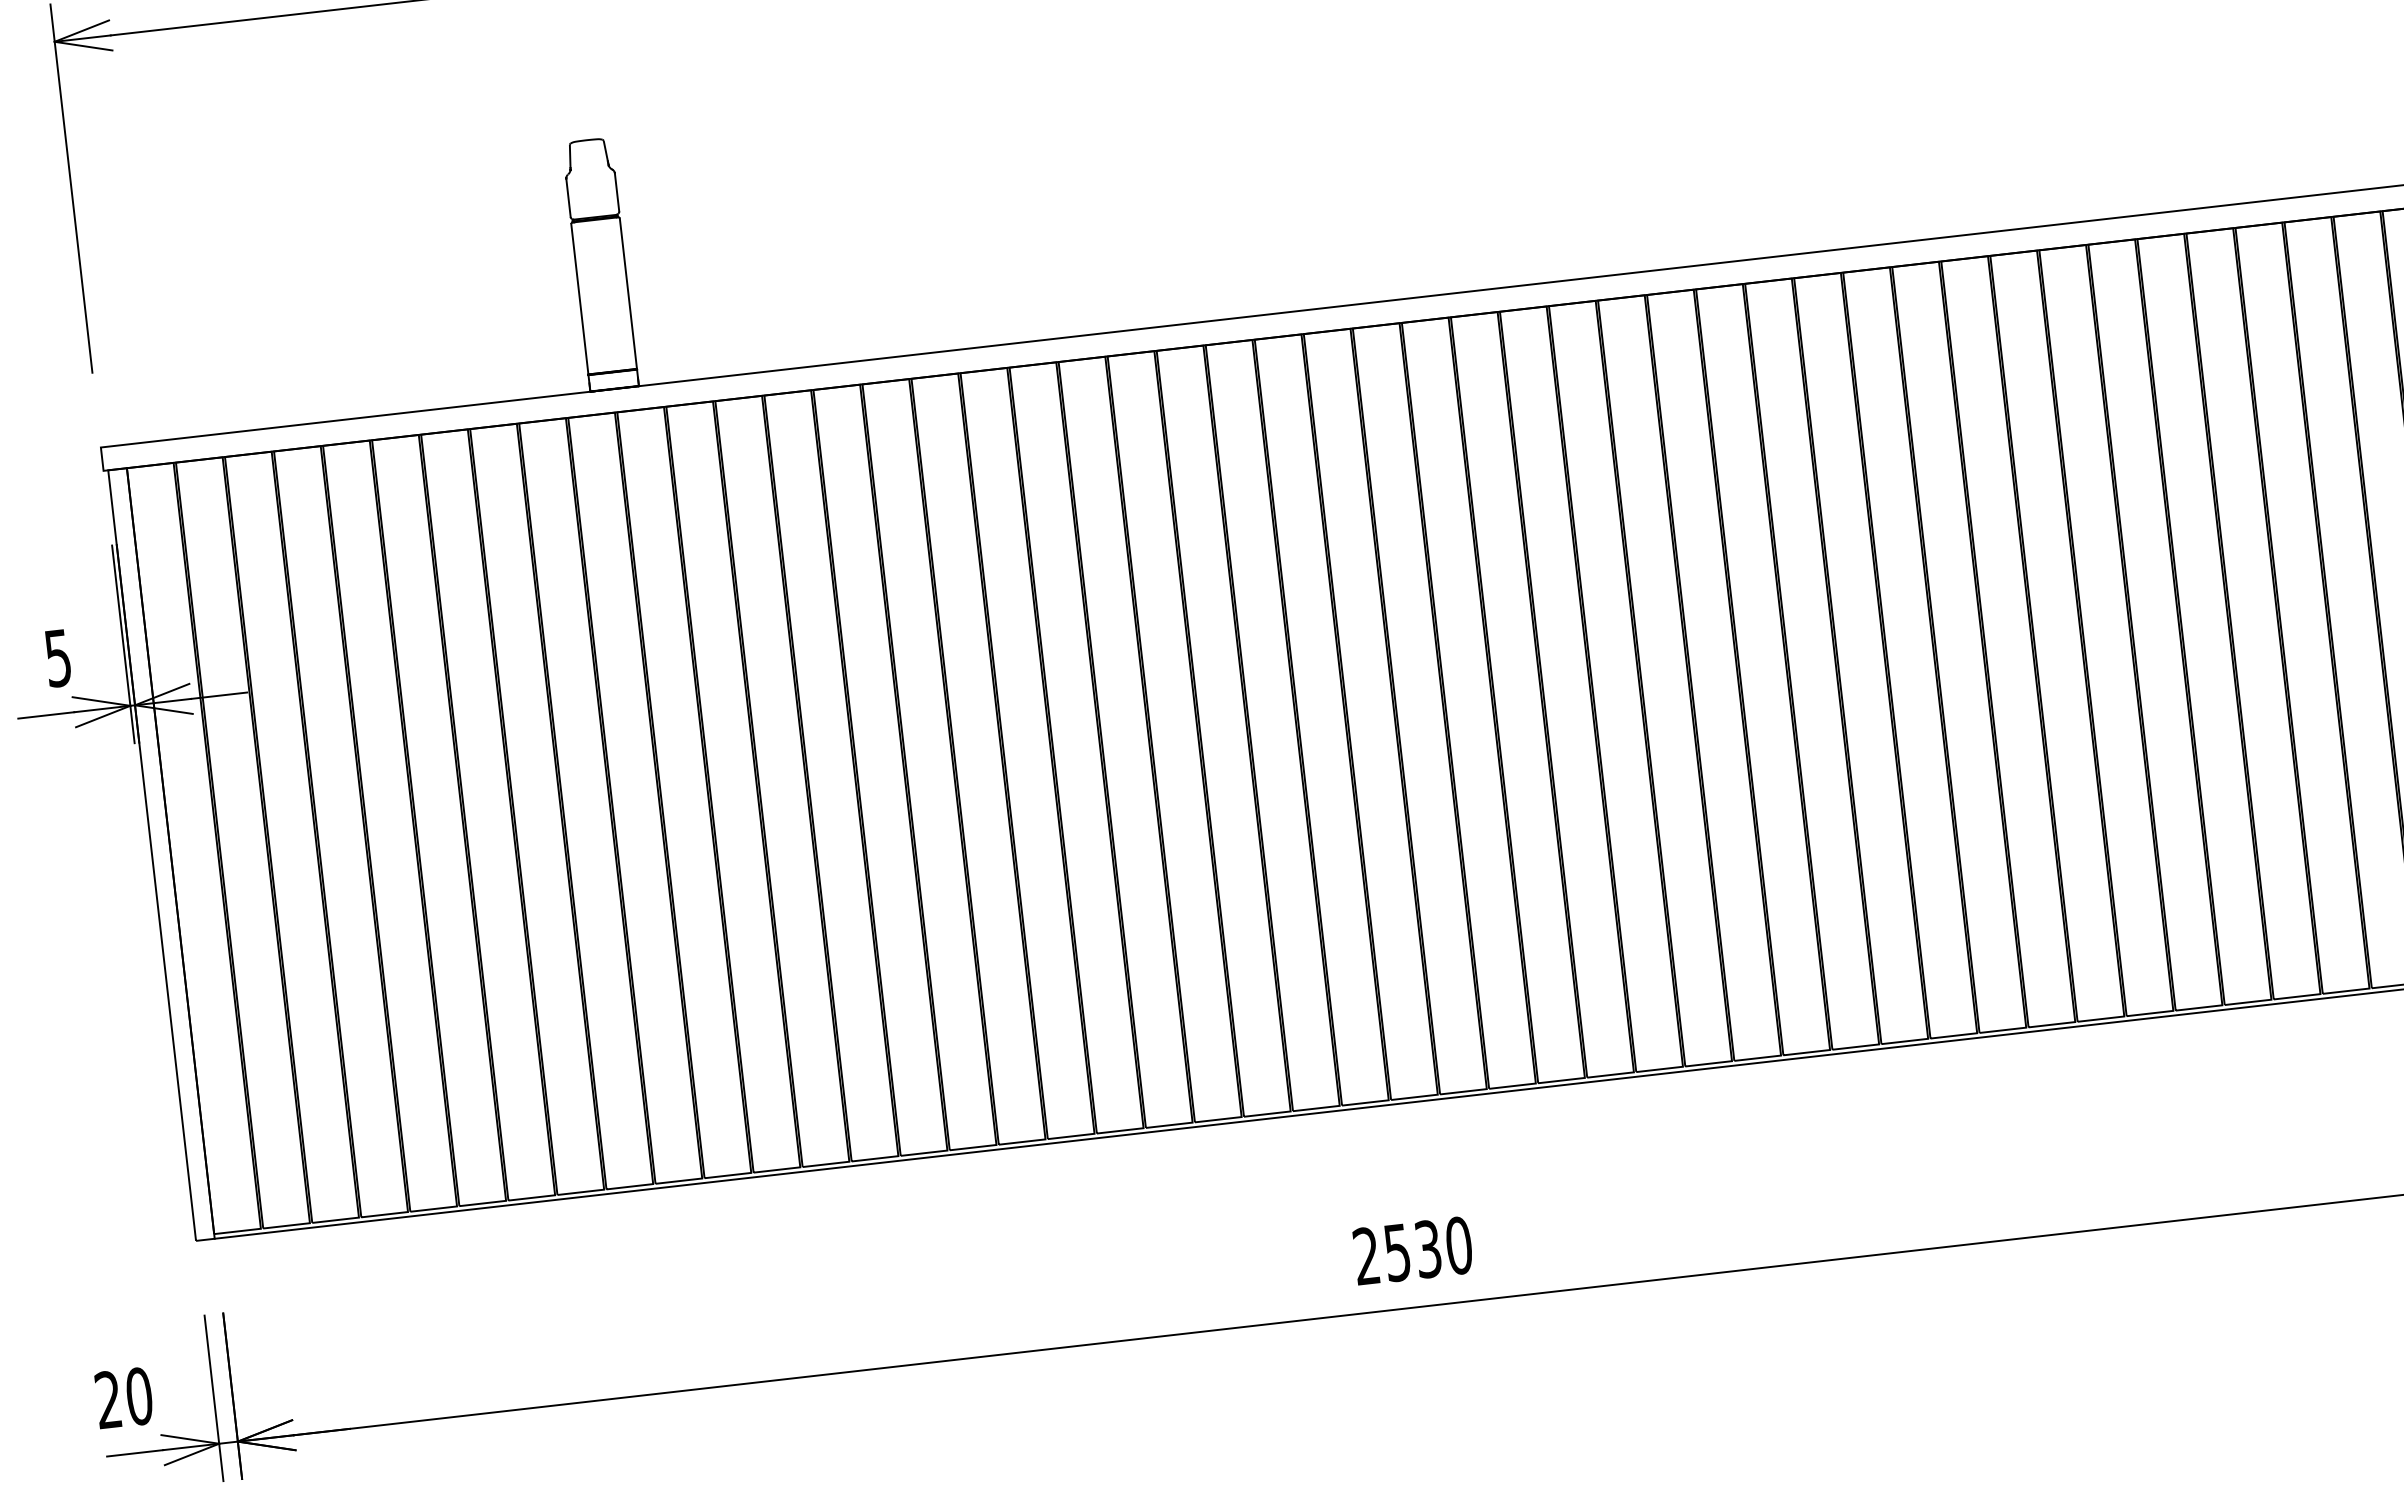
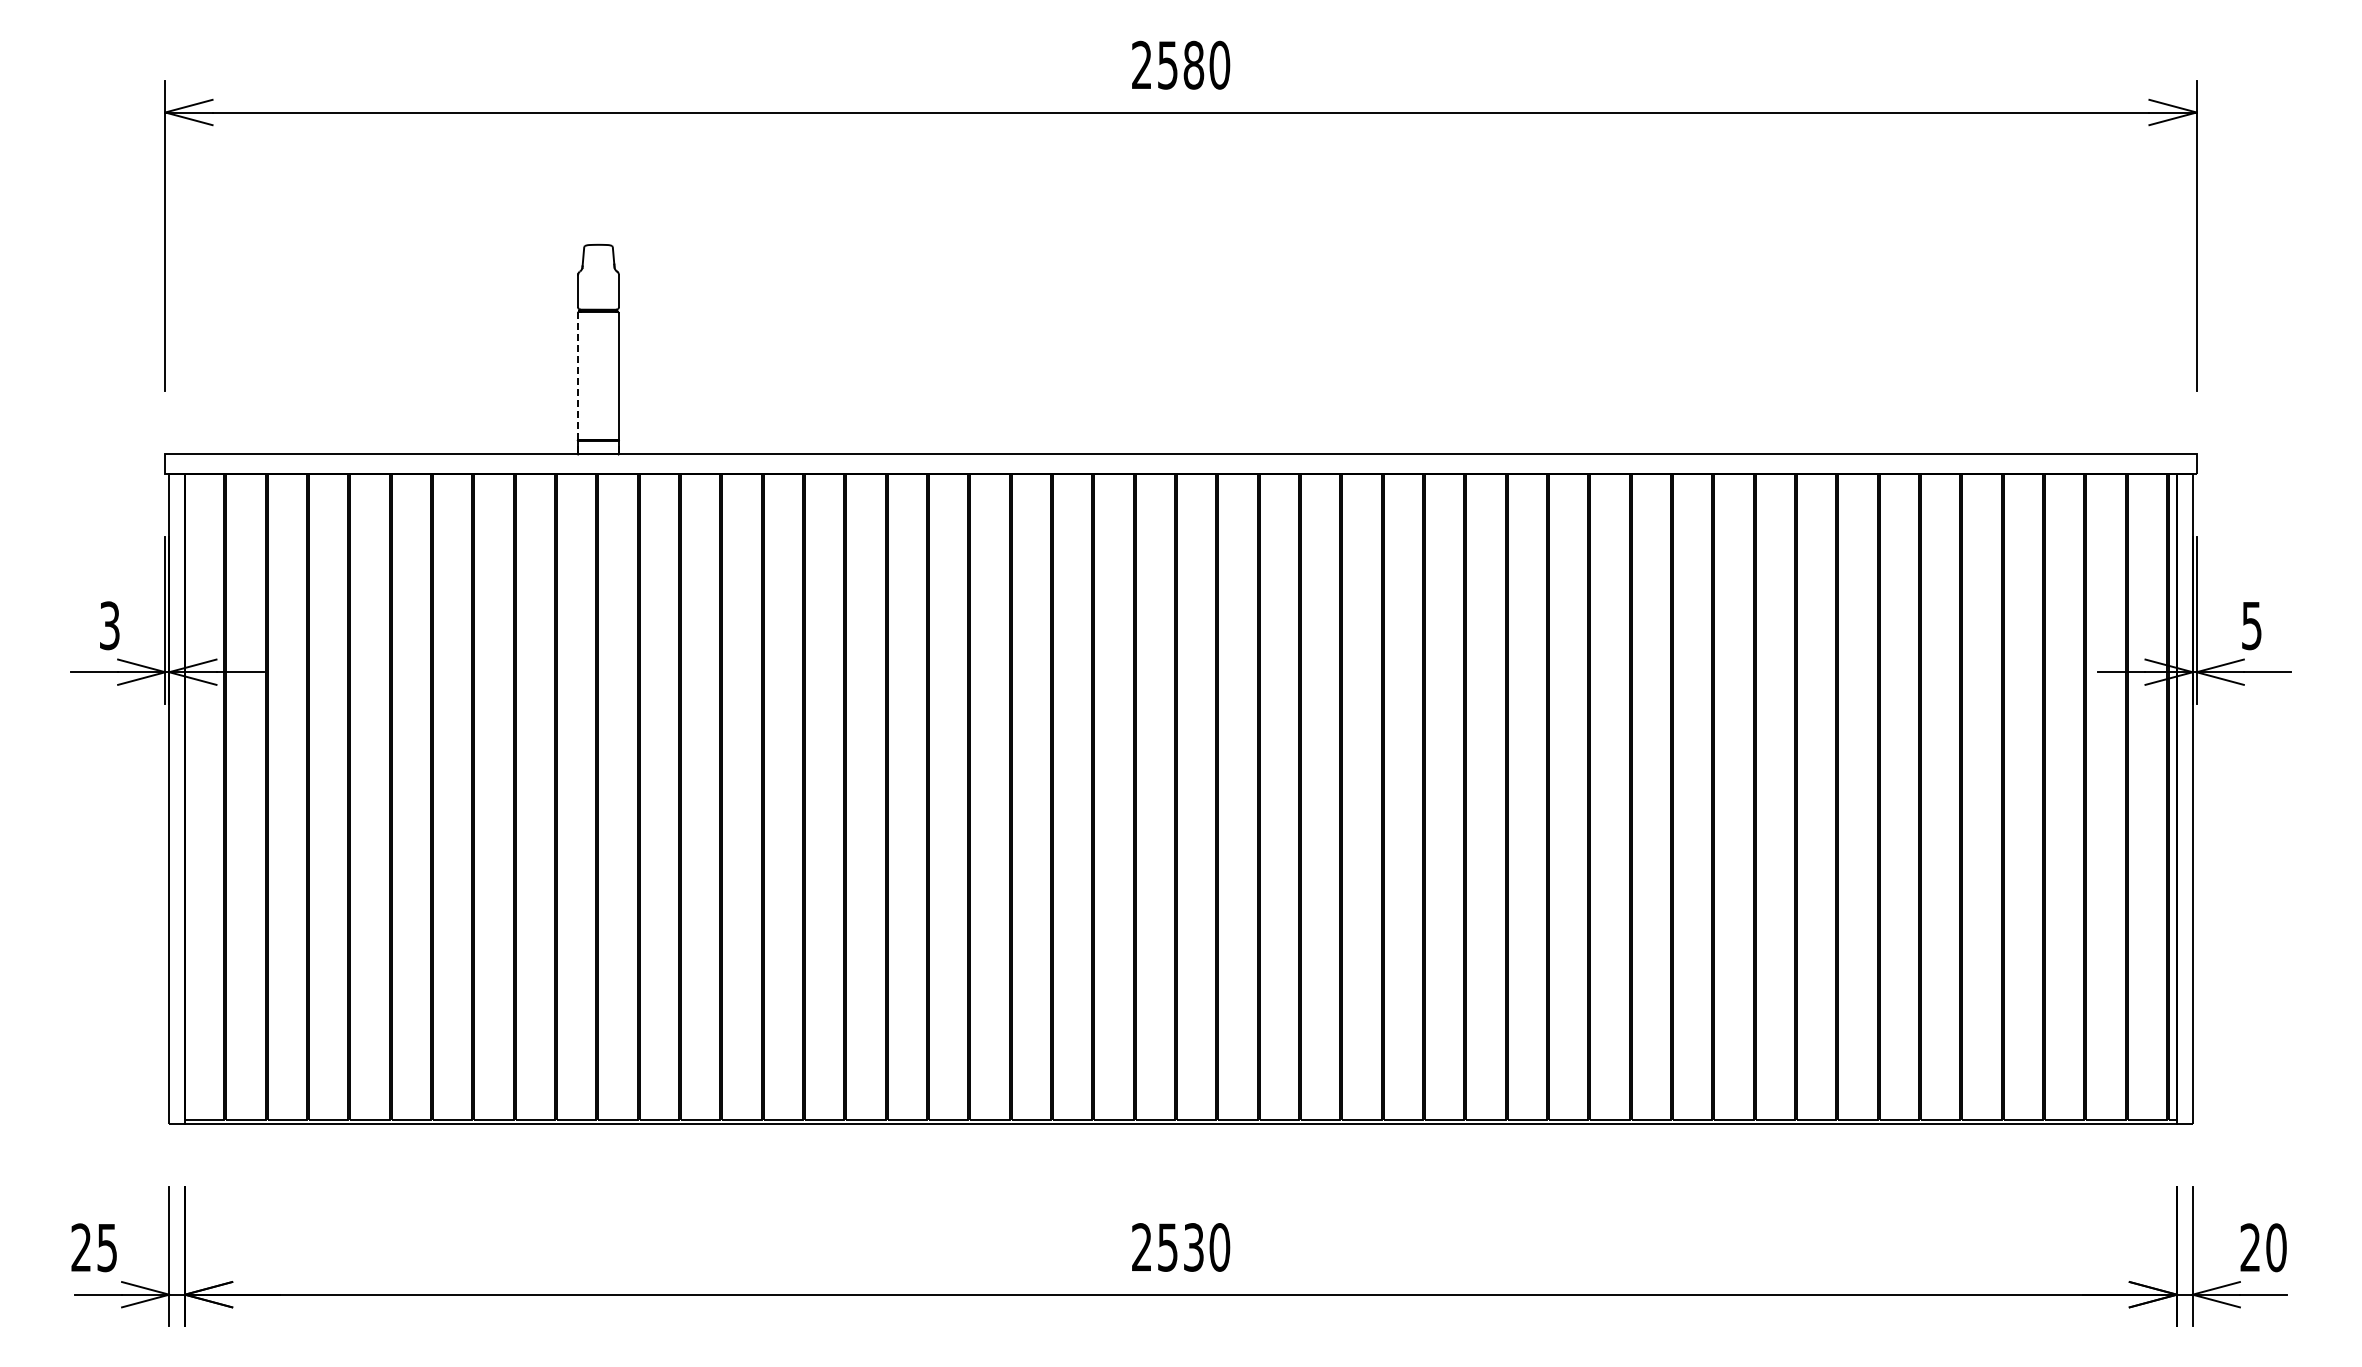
line: (579, 298) -> (577, 375), solid -> dashed
text: (57, 657) -> (109, 625), 5 -> 3
text: (139, 1396) -> (107, 1247), 20 -> 25

